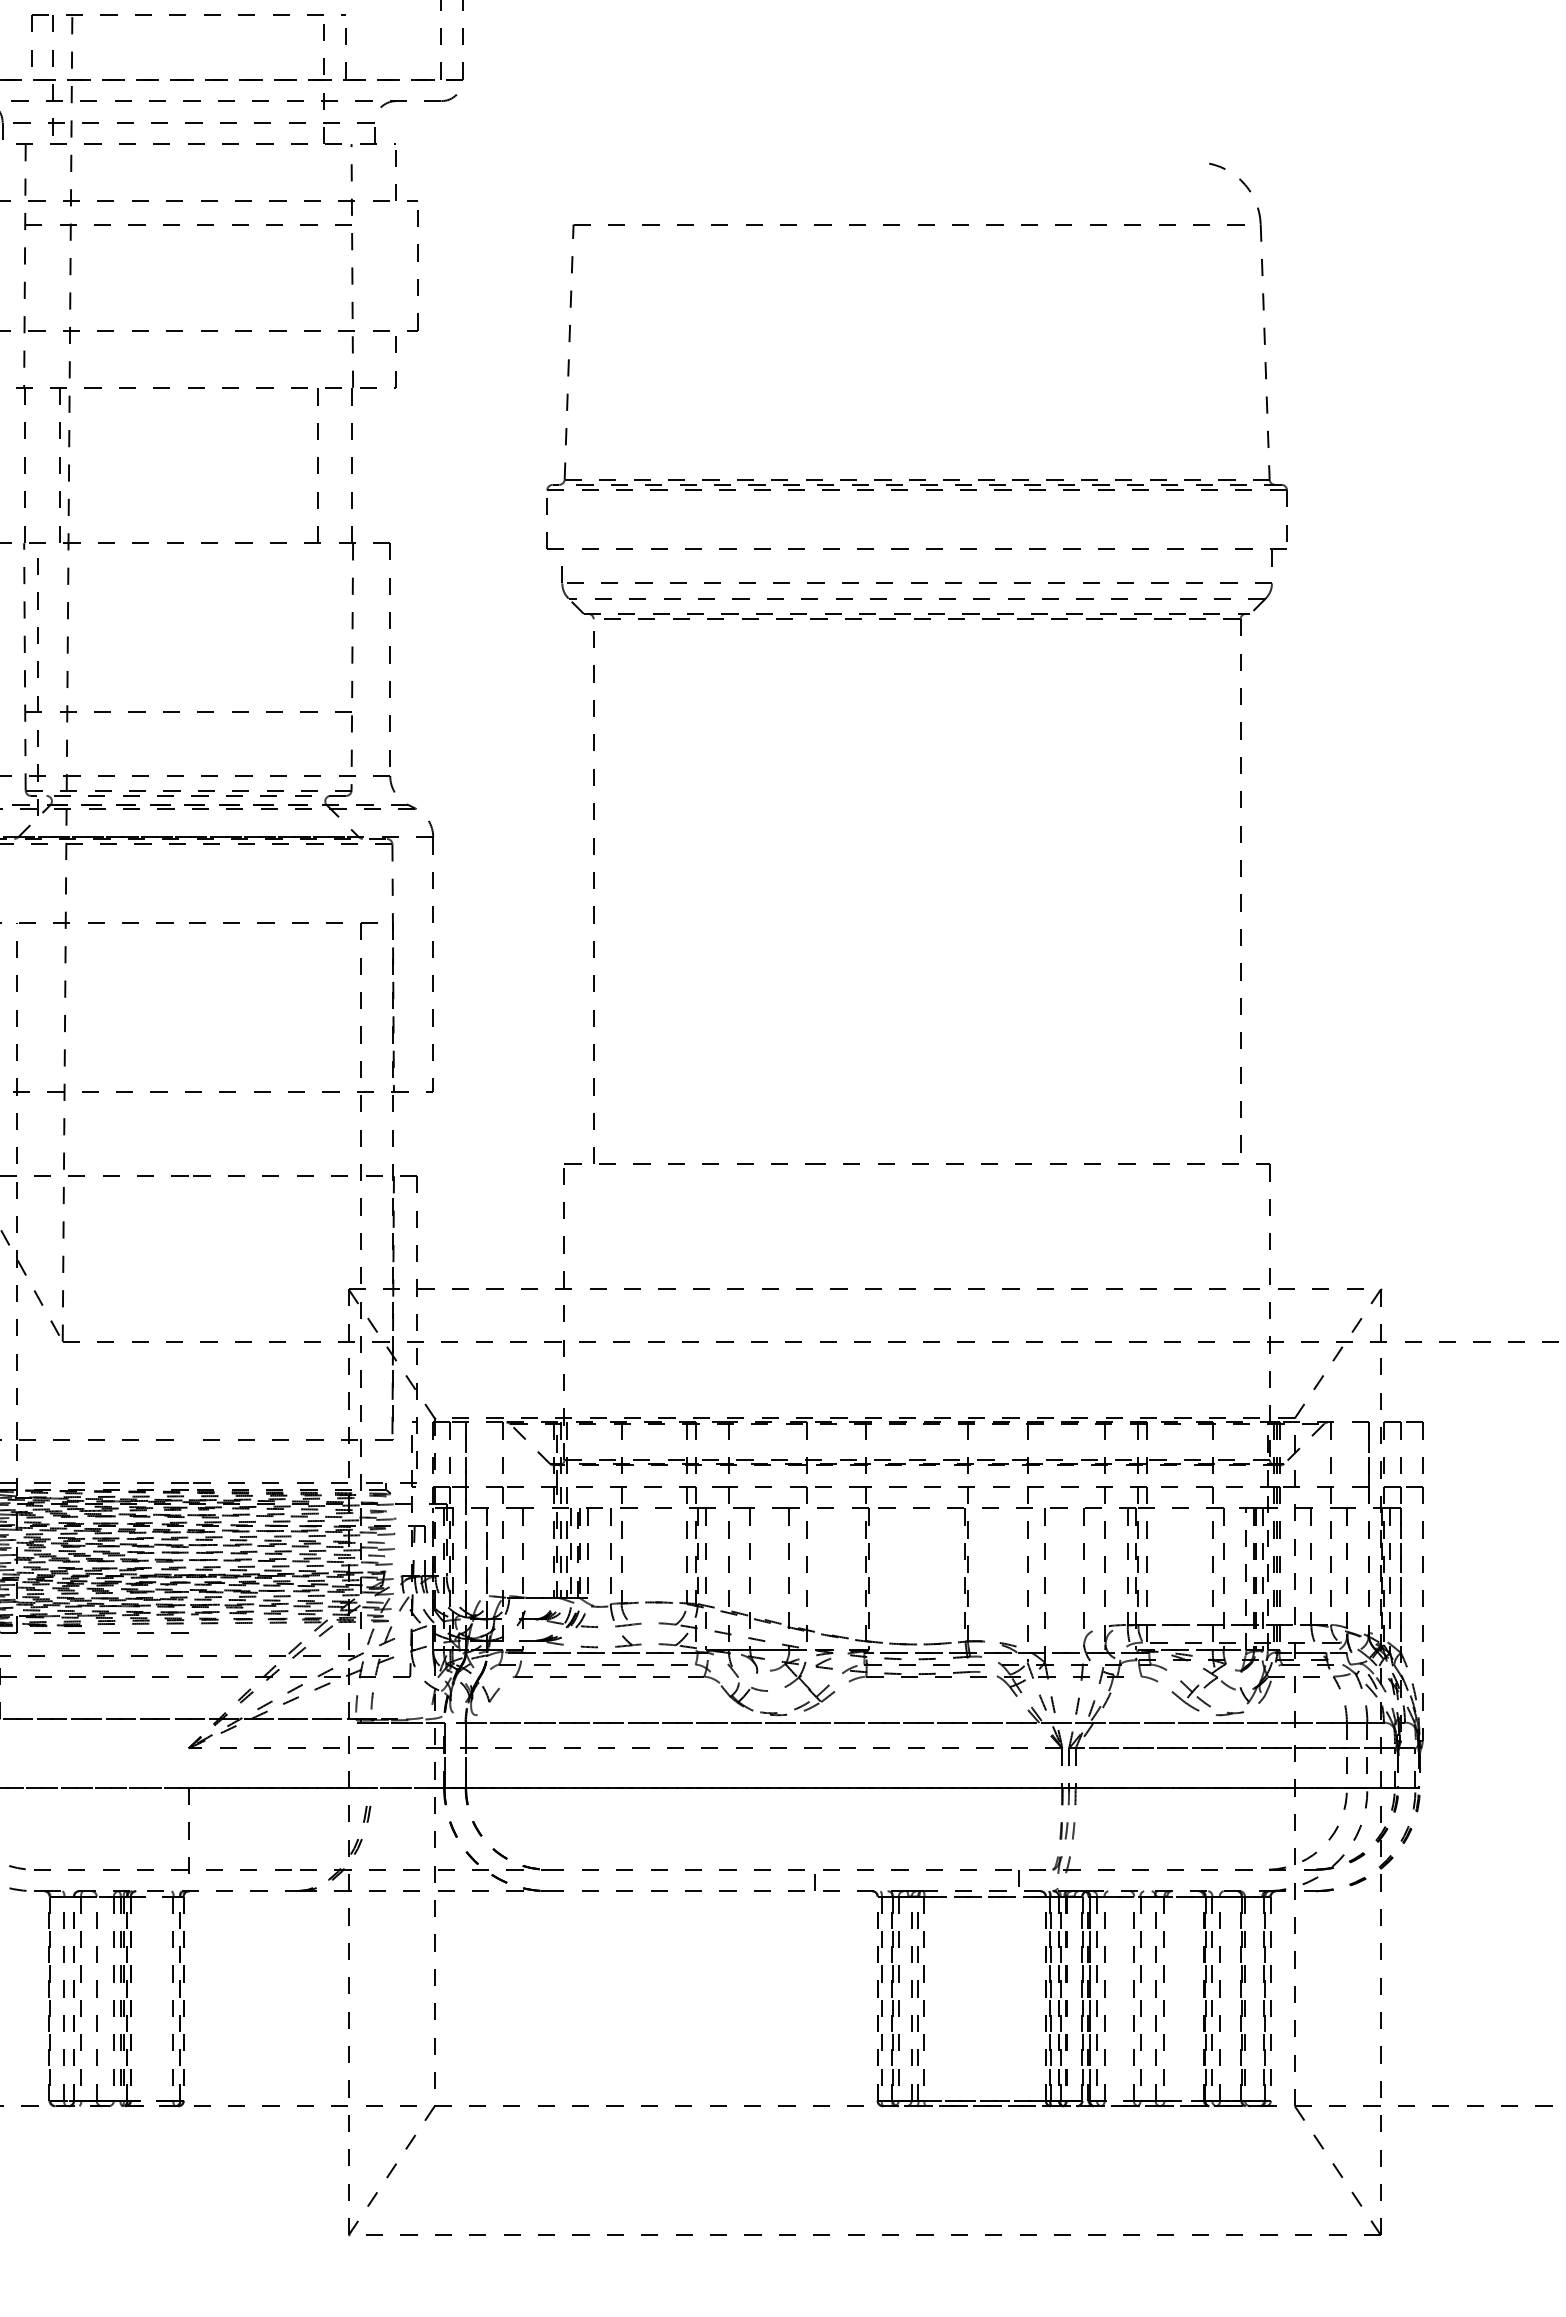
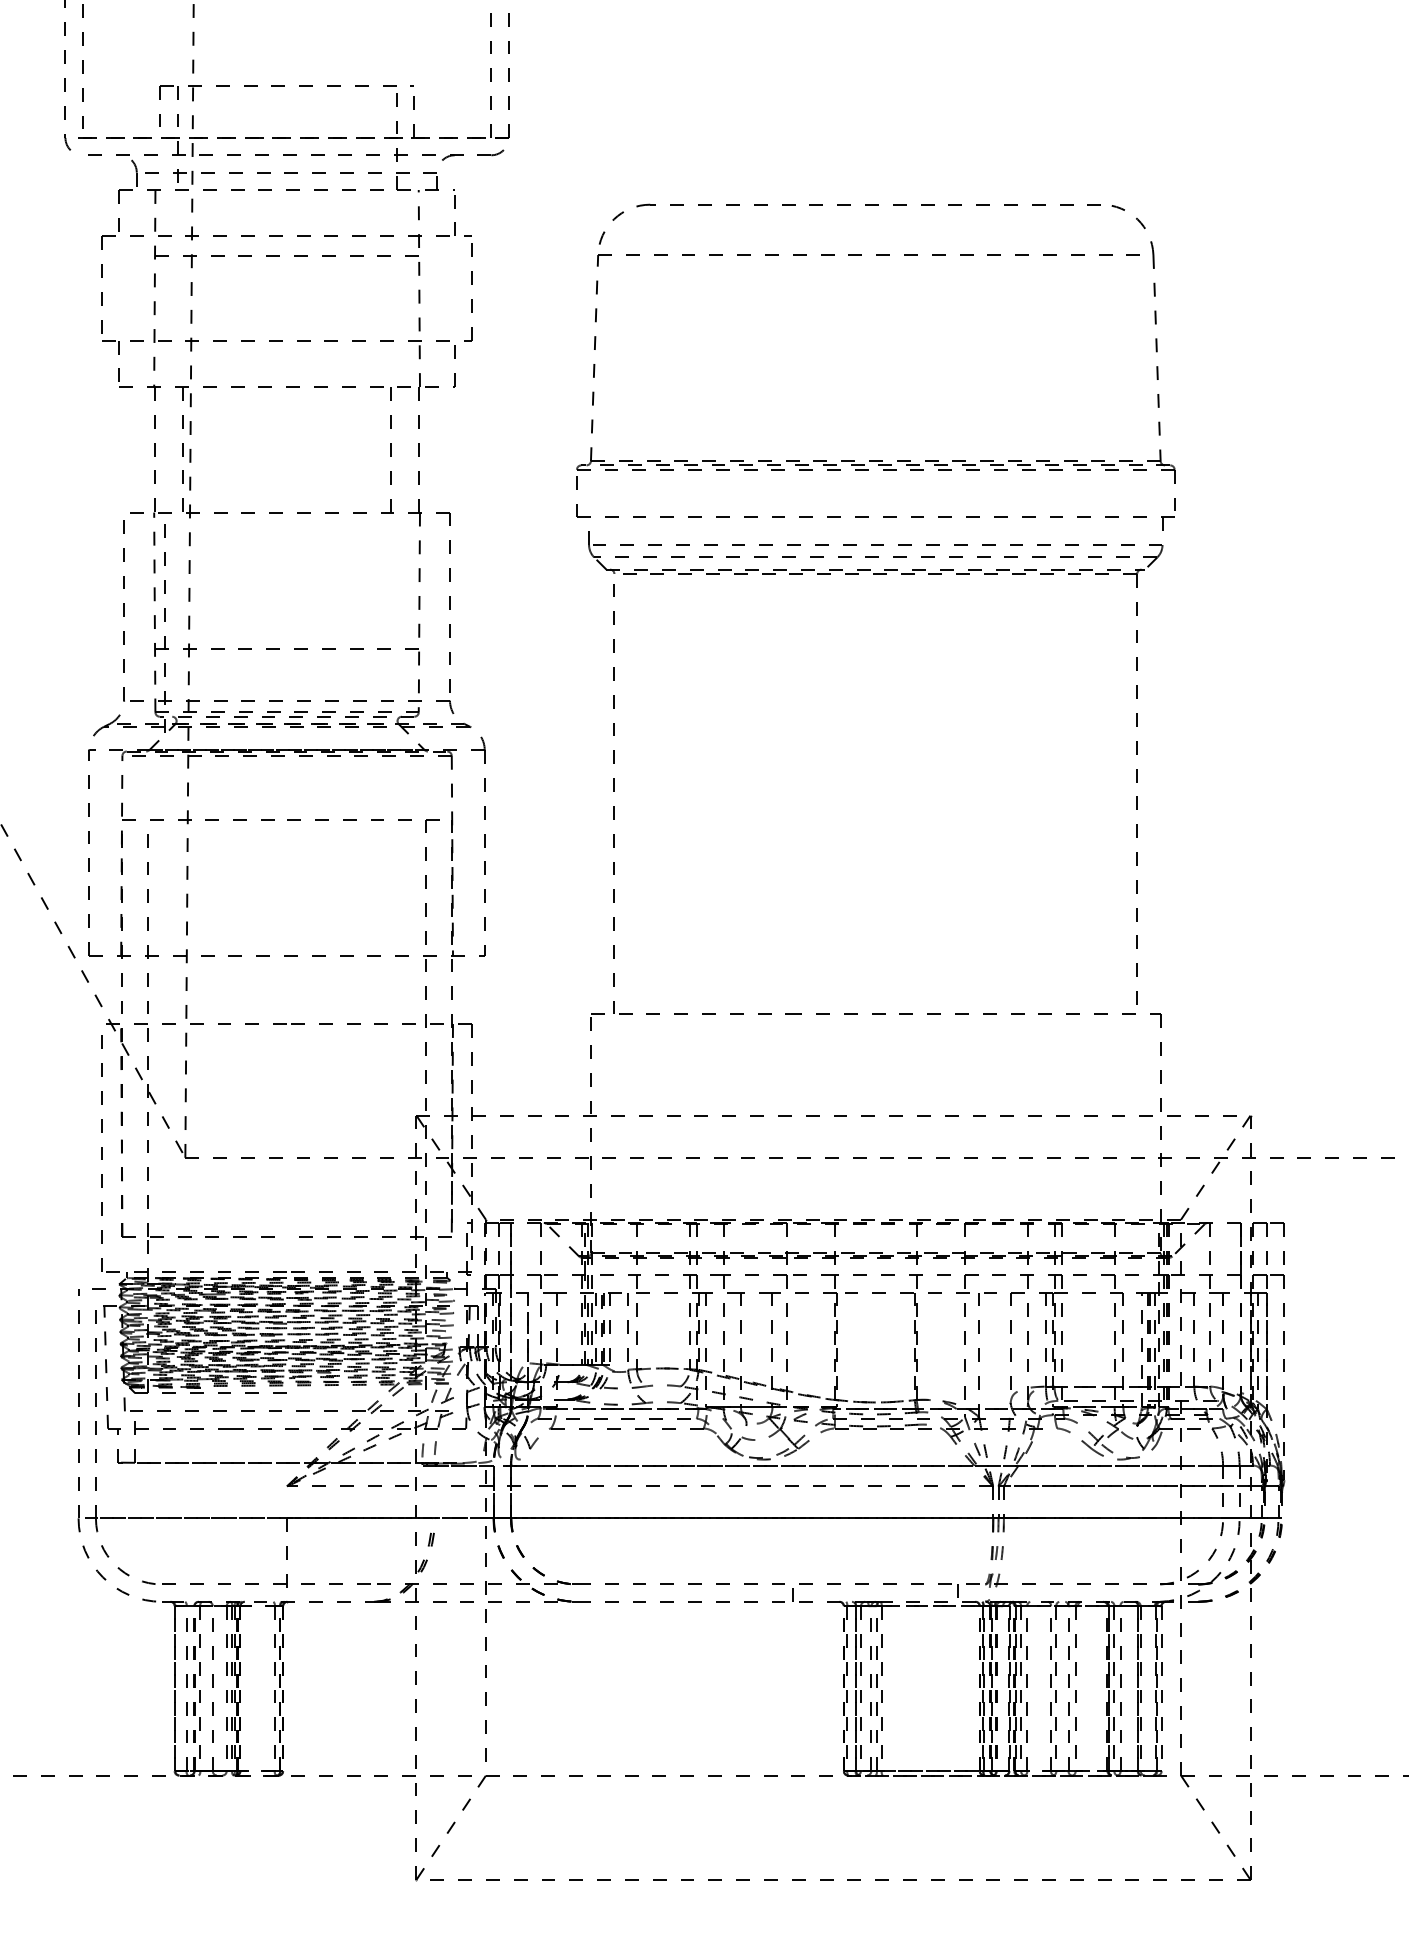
part: (884, 163) -> (849, 205), added

